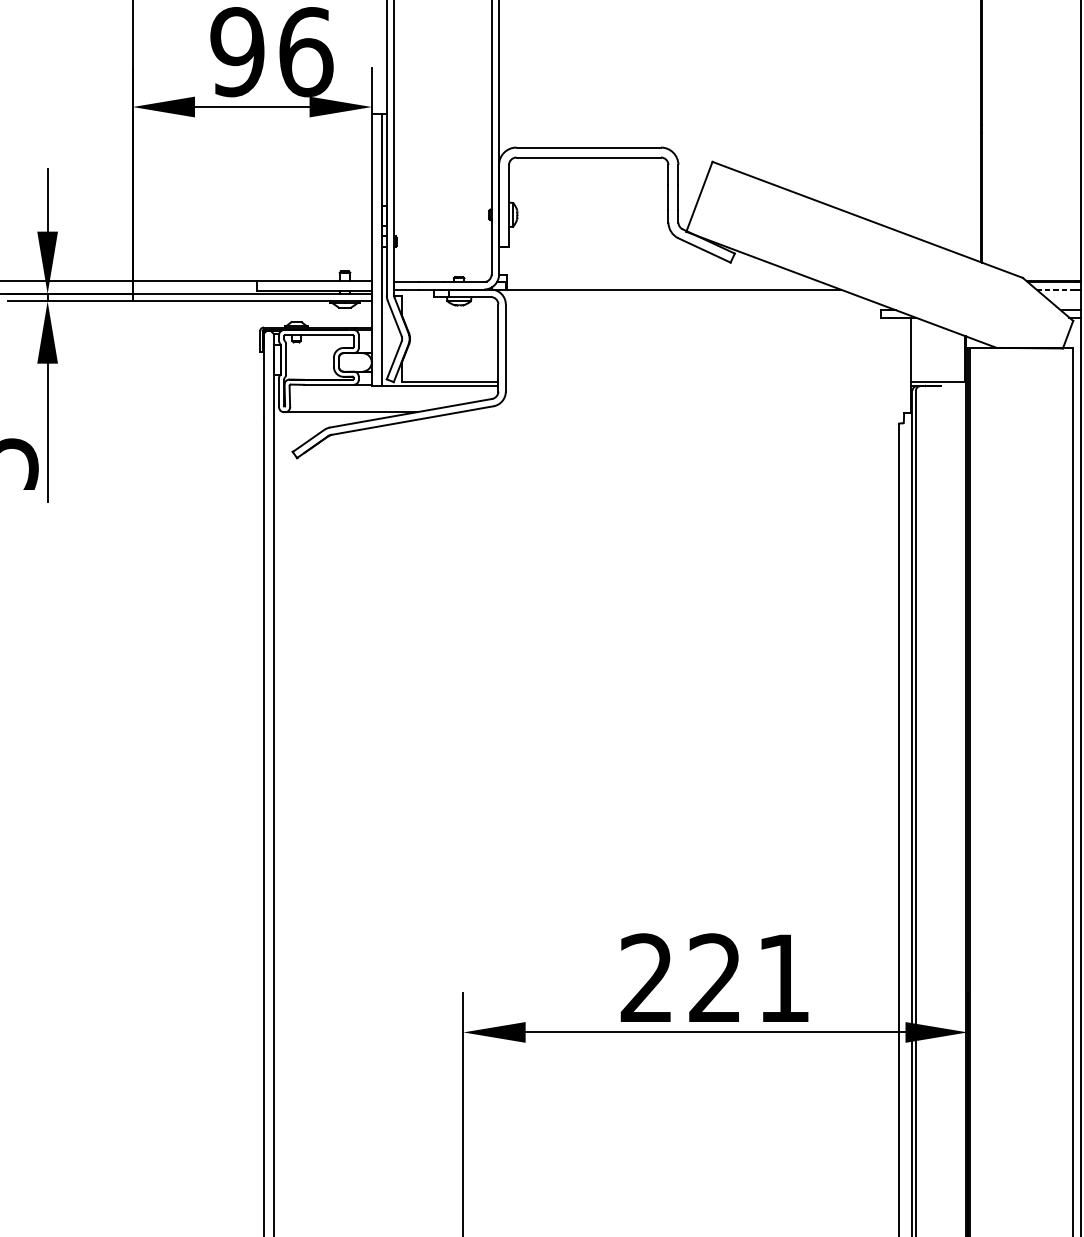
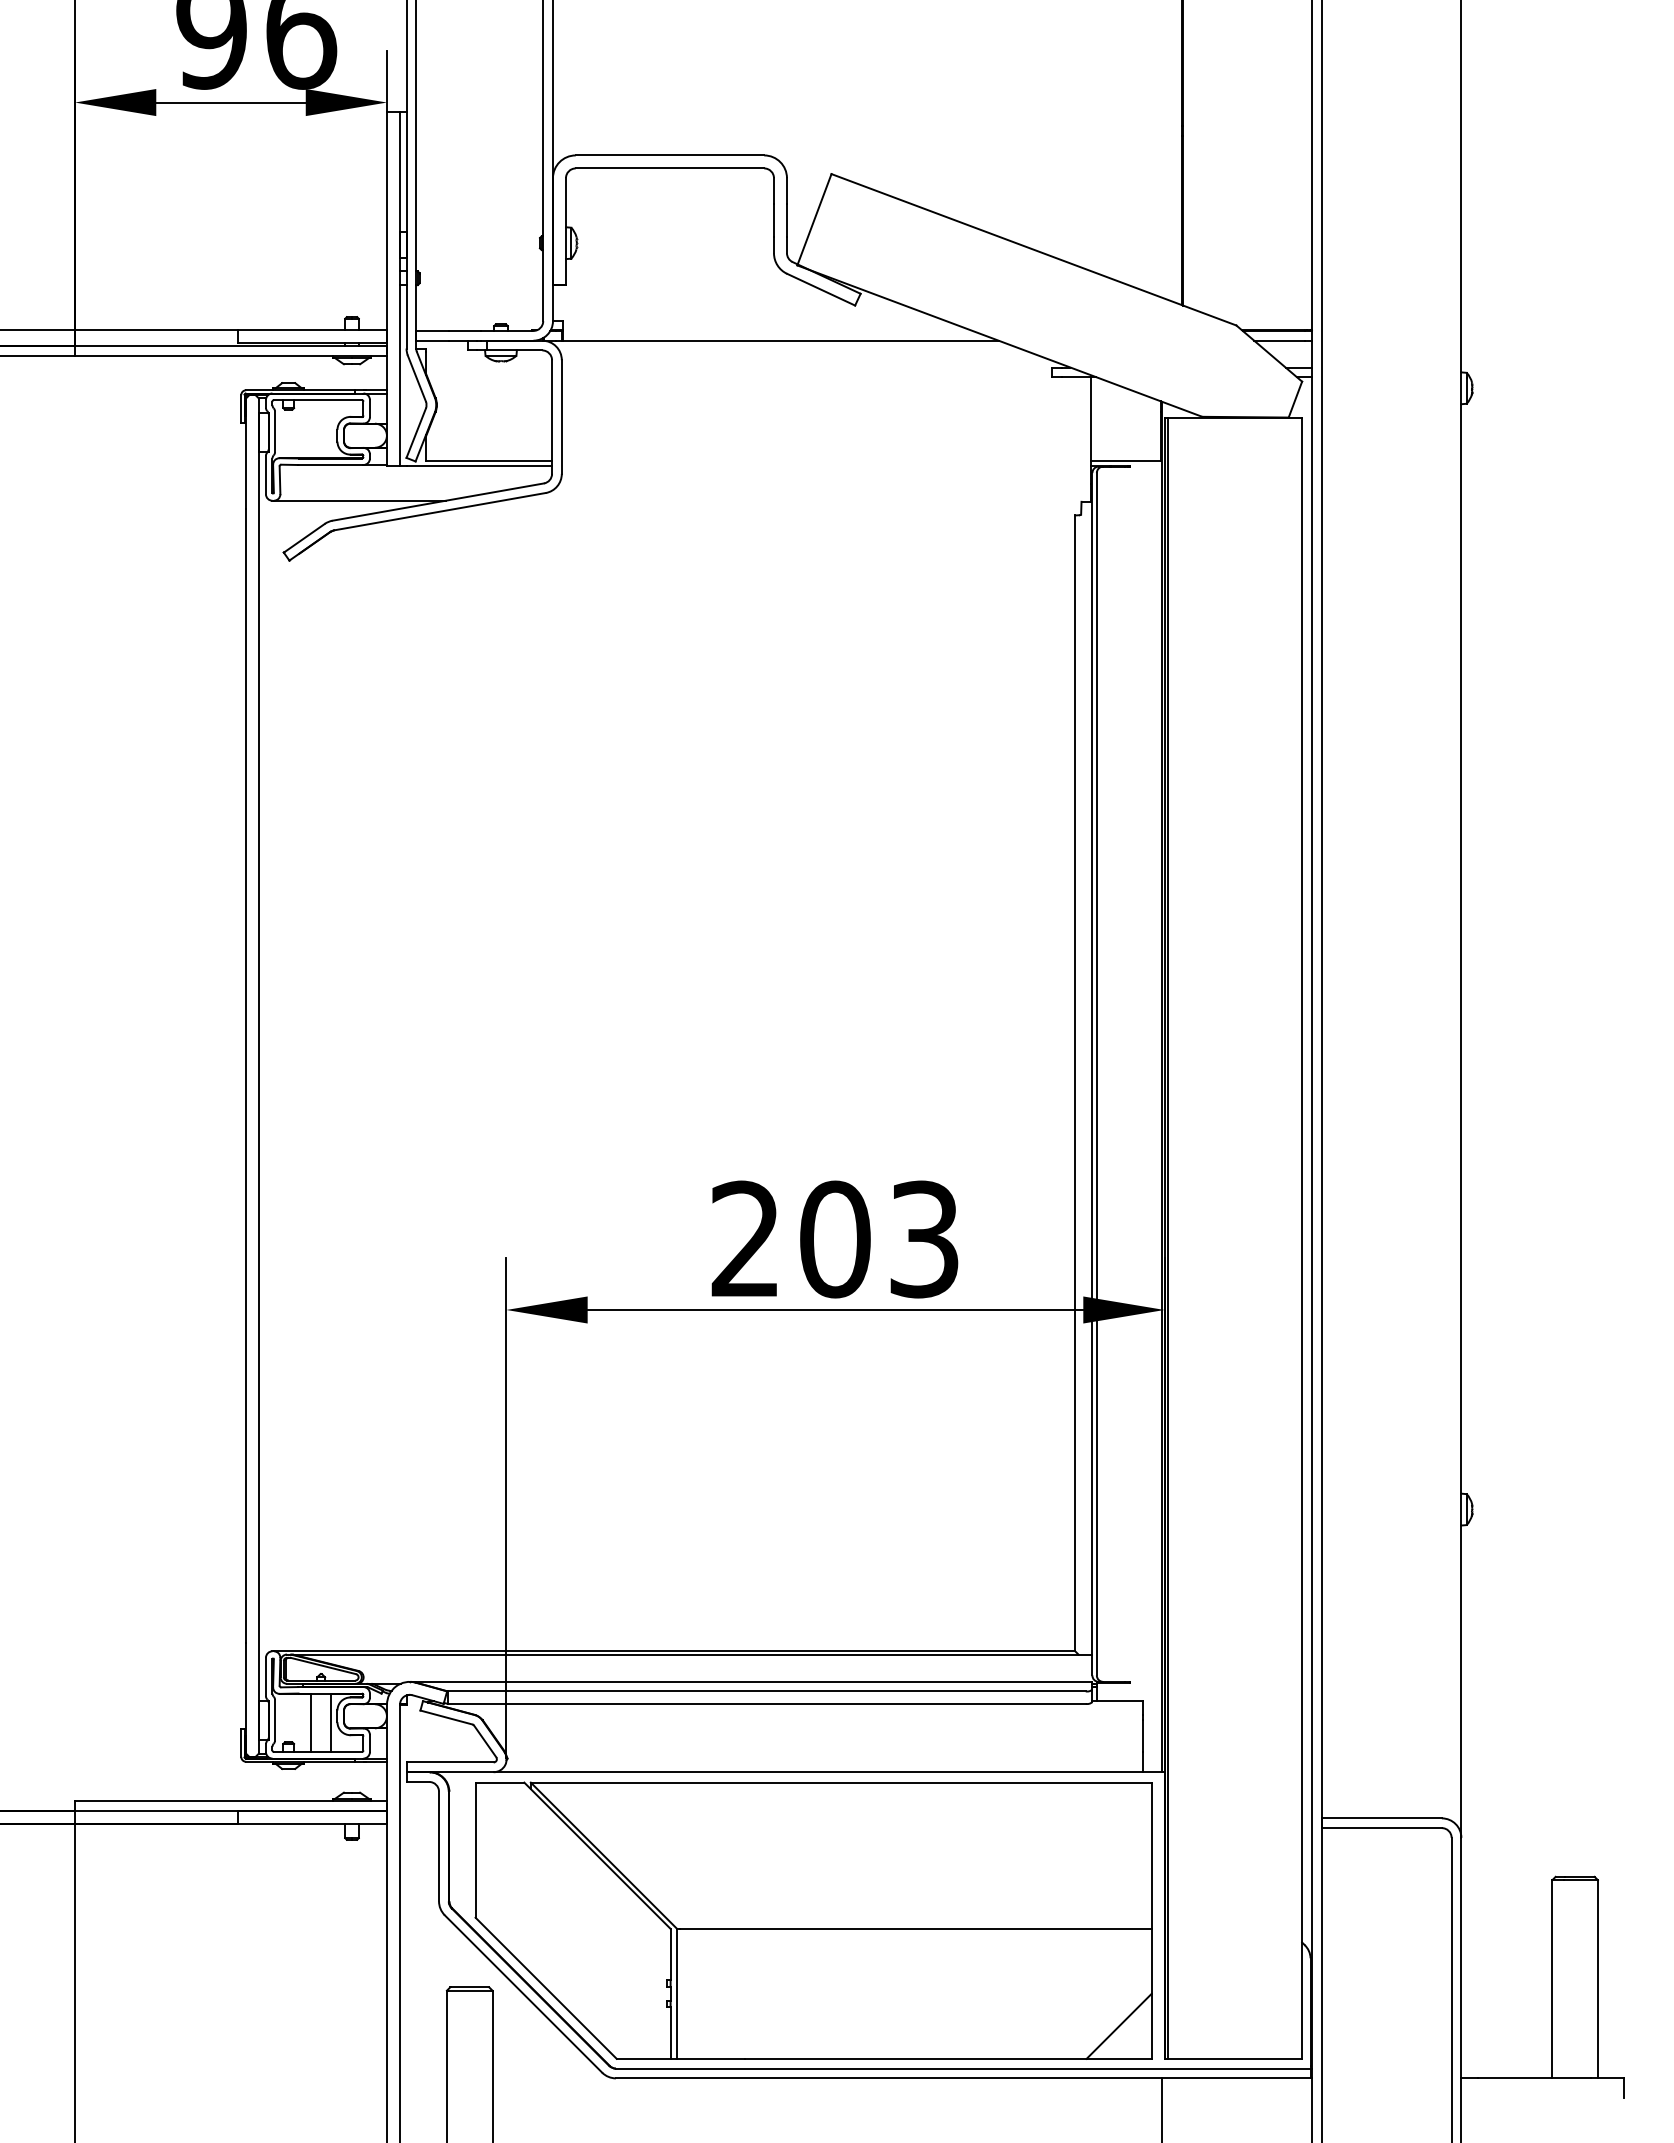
line: (1055, 289) -> (1279, 340), dashed -> solid
text: (749, 978) -> (879, 1239), 221 -> 203

